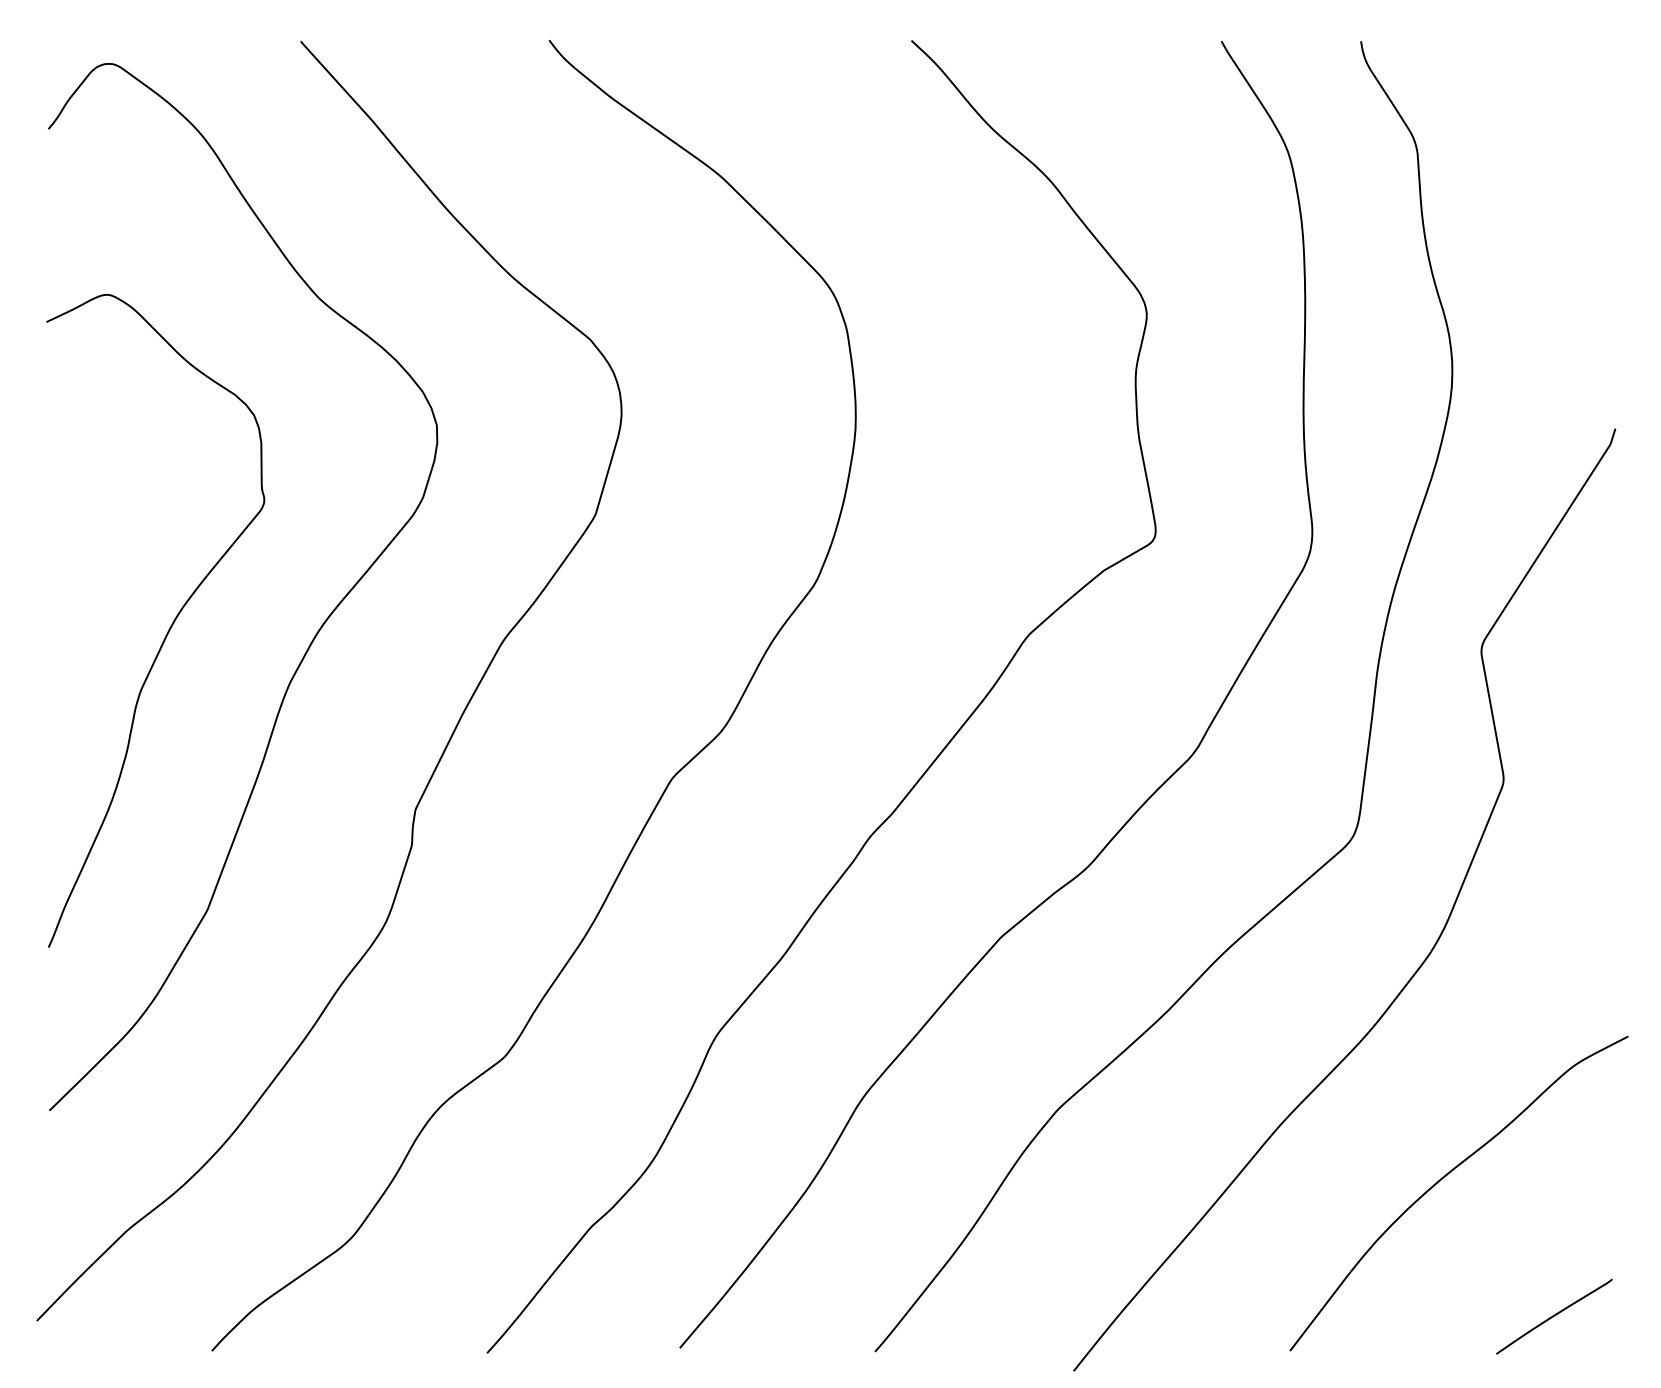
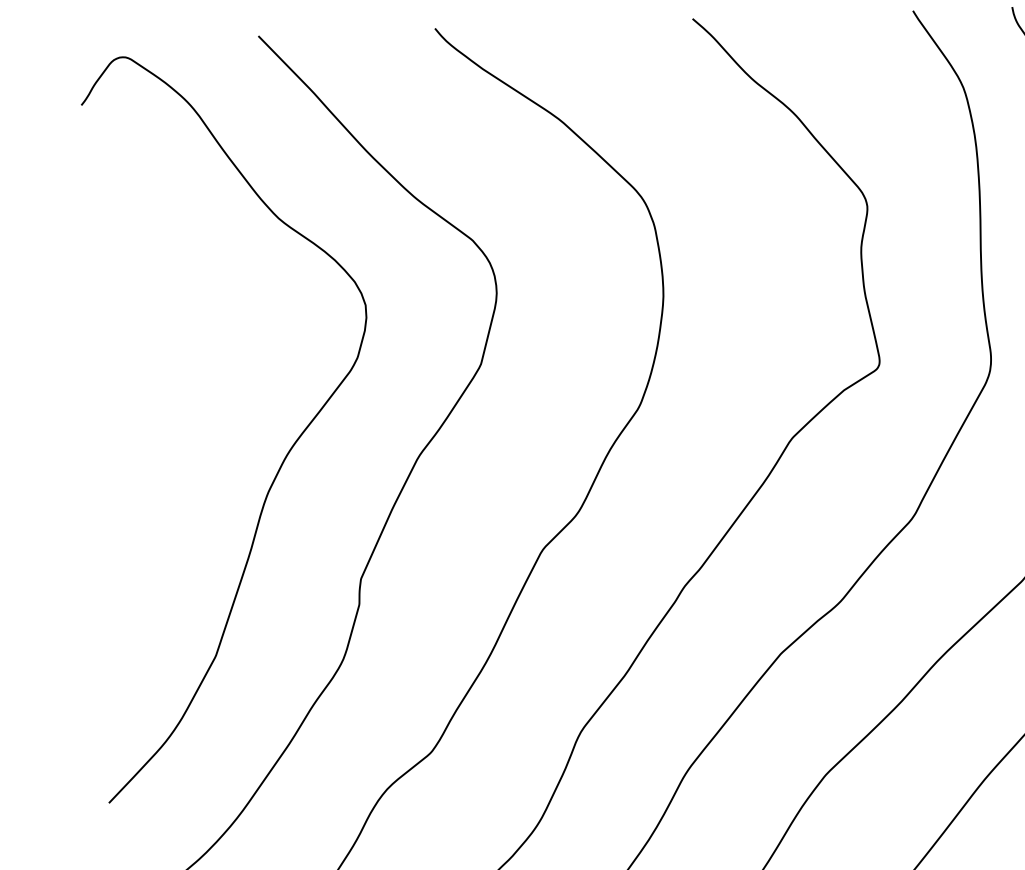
curve: (169, 627) -> (181, 456), removed

